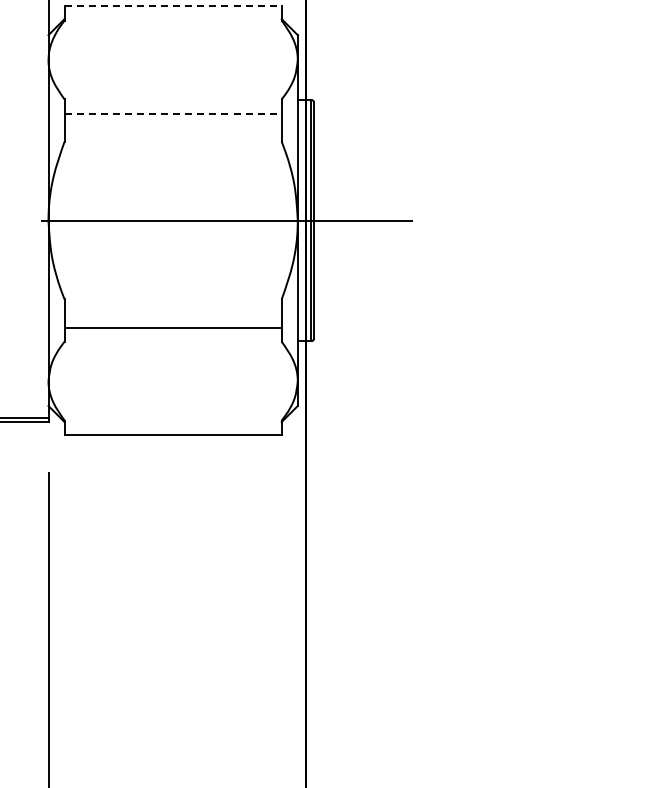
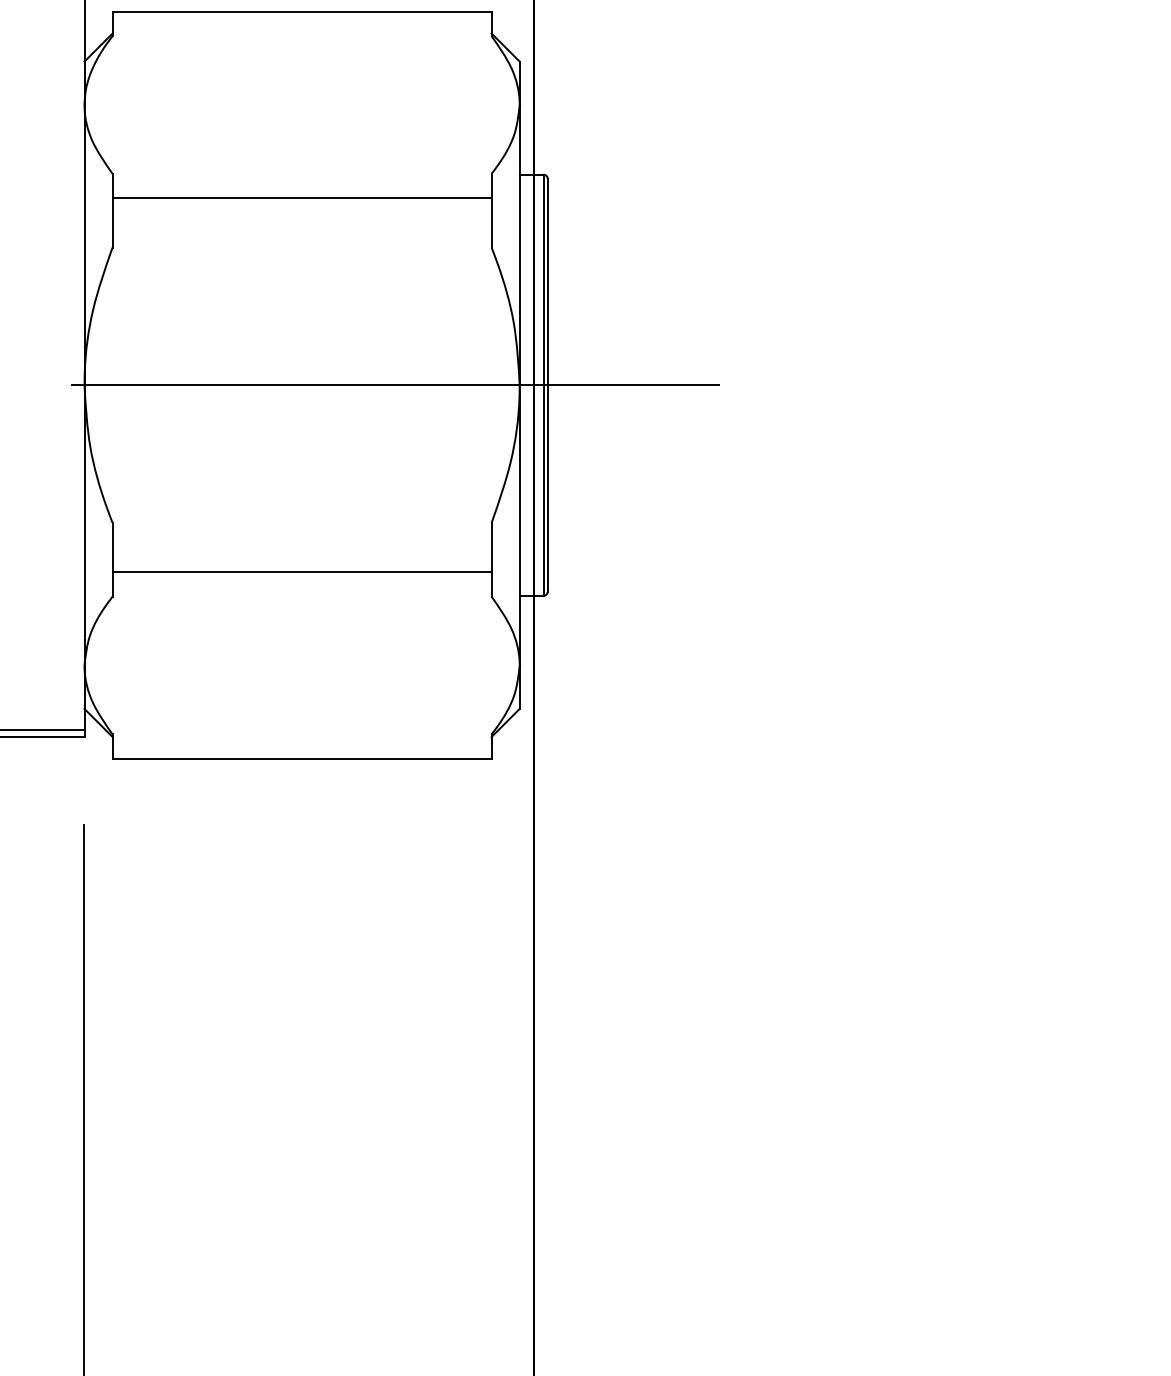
line: (173, 6) -> (302, 11), dashed -> solid
line: (173, 113) -> (302, 198), dashed -> solid

